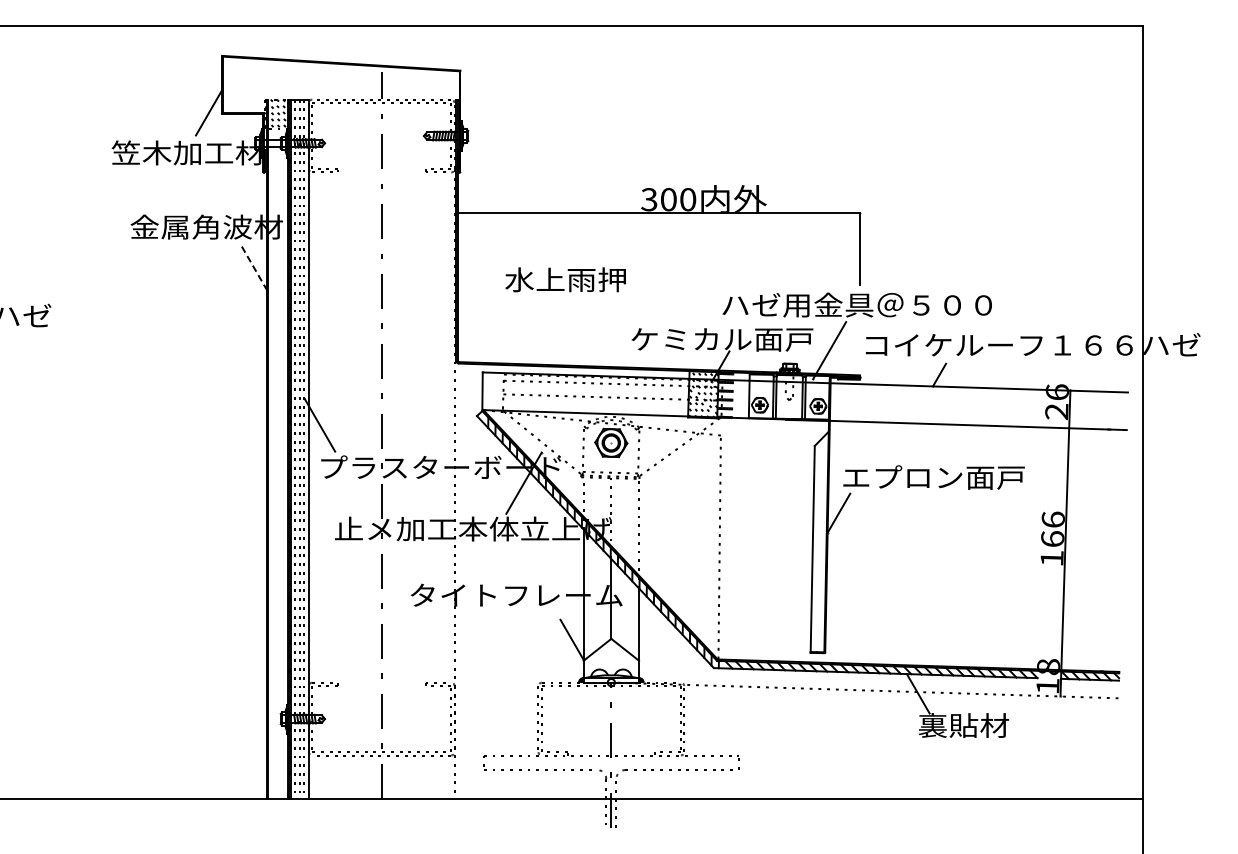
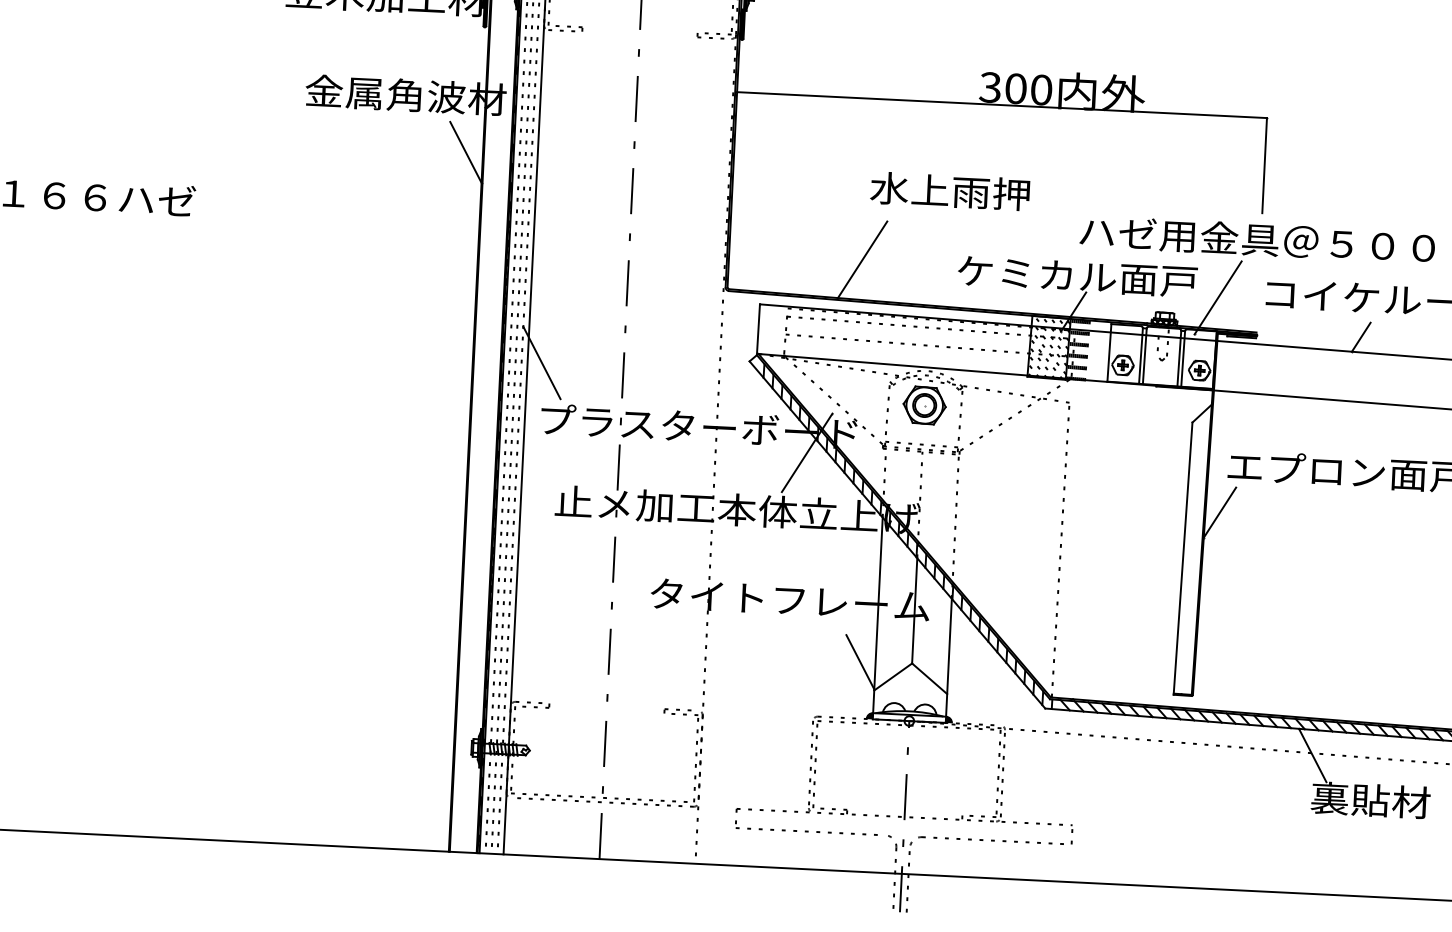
line: (254, 268) -> (466, 152), dashed -> solid
text: (565, 279) -> (949, 190), moved
line: (558, 334) -> (862, 259), added

